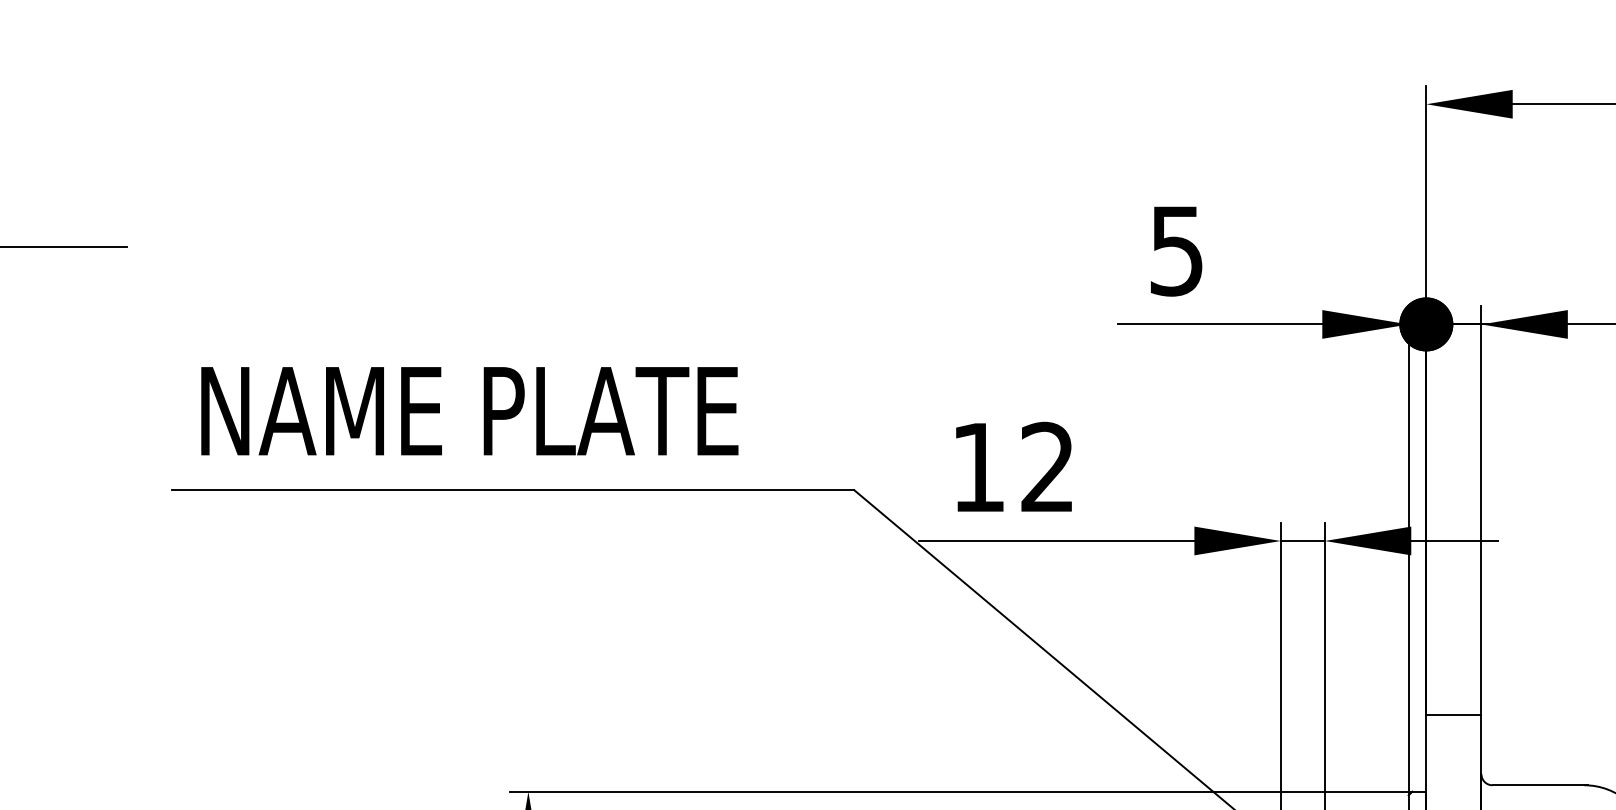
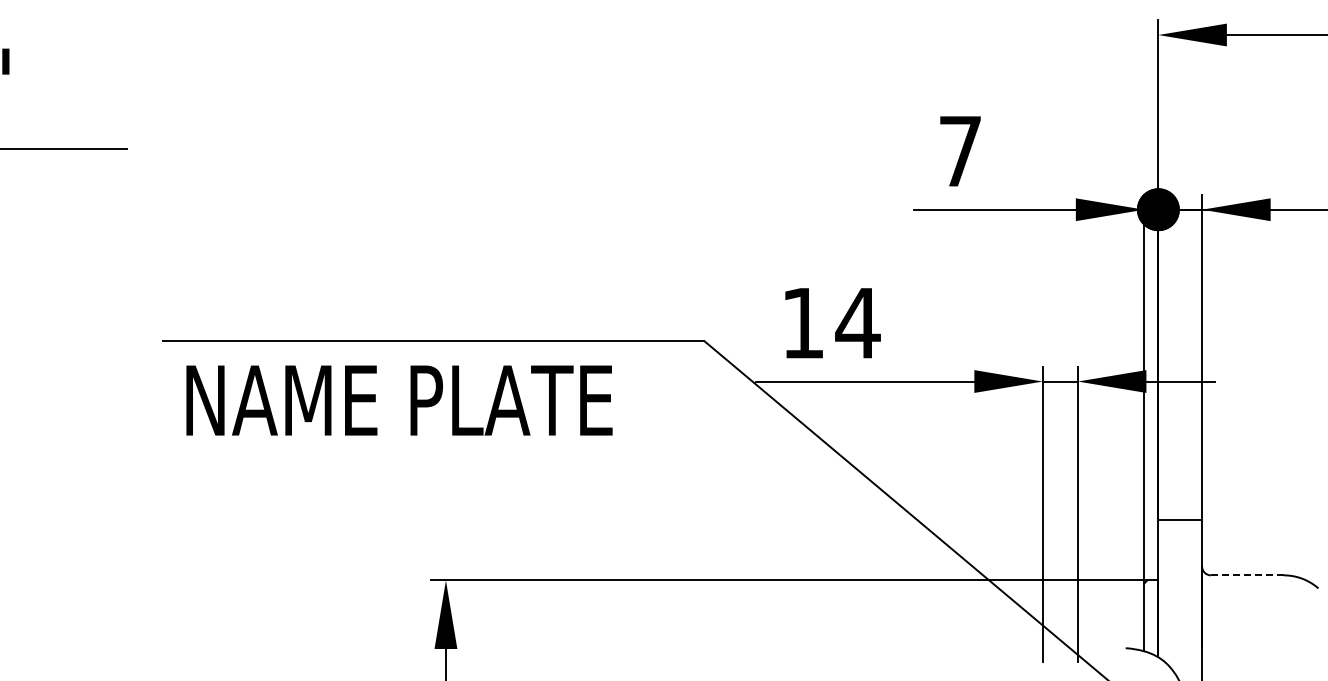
text: (1175, 251) -> (959, 151), 5 -> 7
text: (469, 411) -> (399, 400), moved
text: (1047, 466) -> (857, 322), 12 -> 14
line: (1539, 785) -> (1248, 575), solid -> dashed

